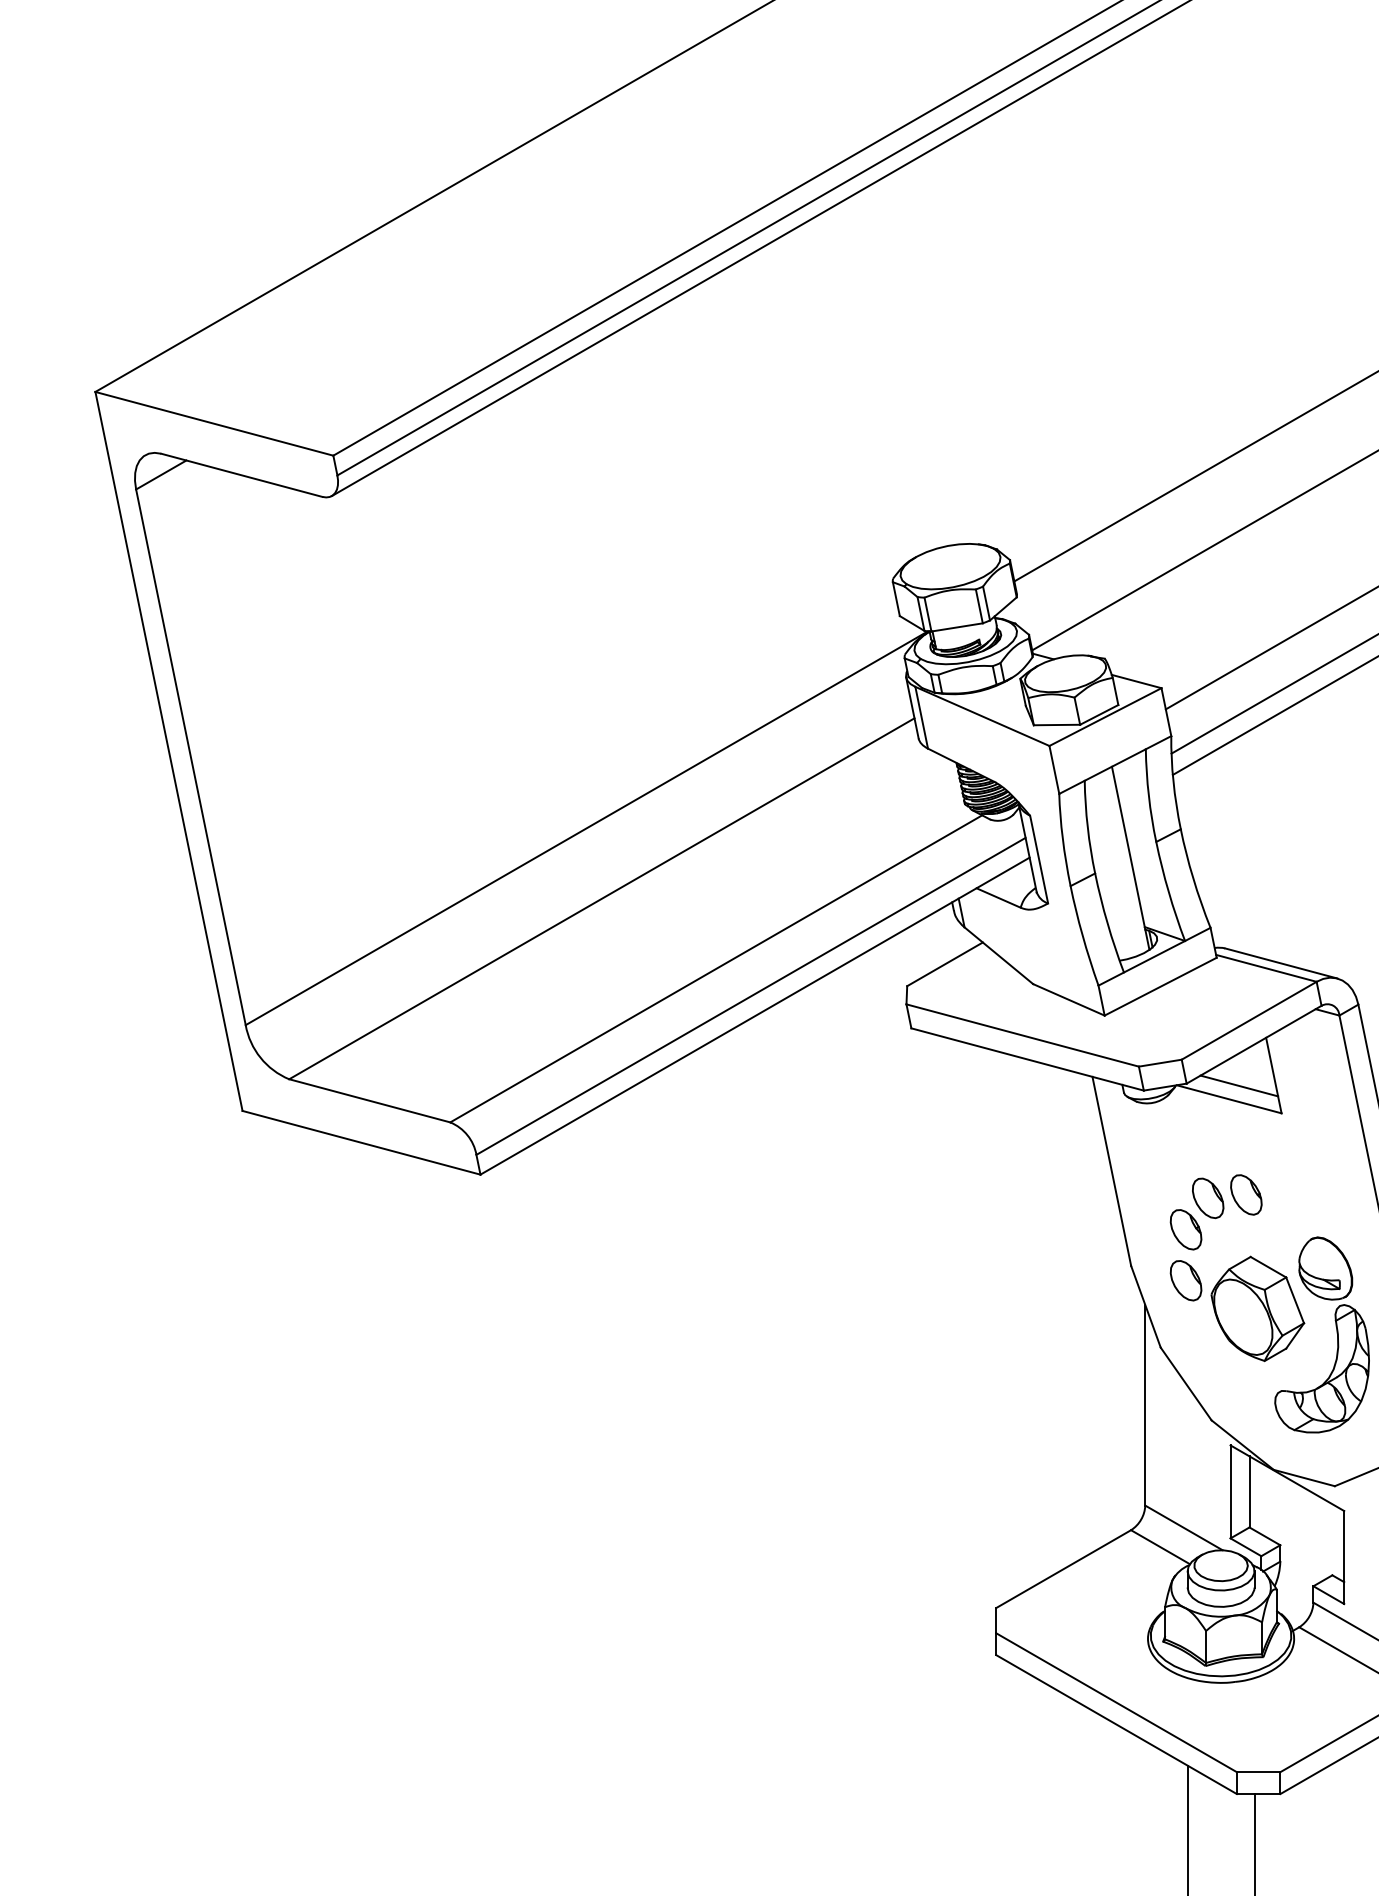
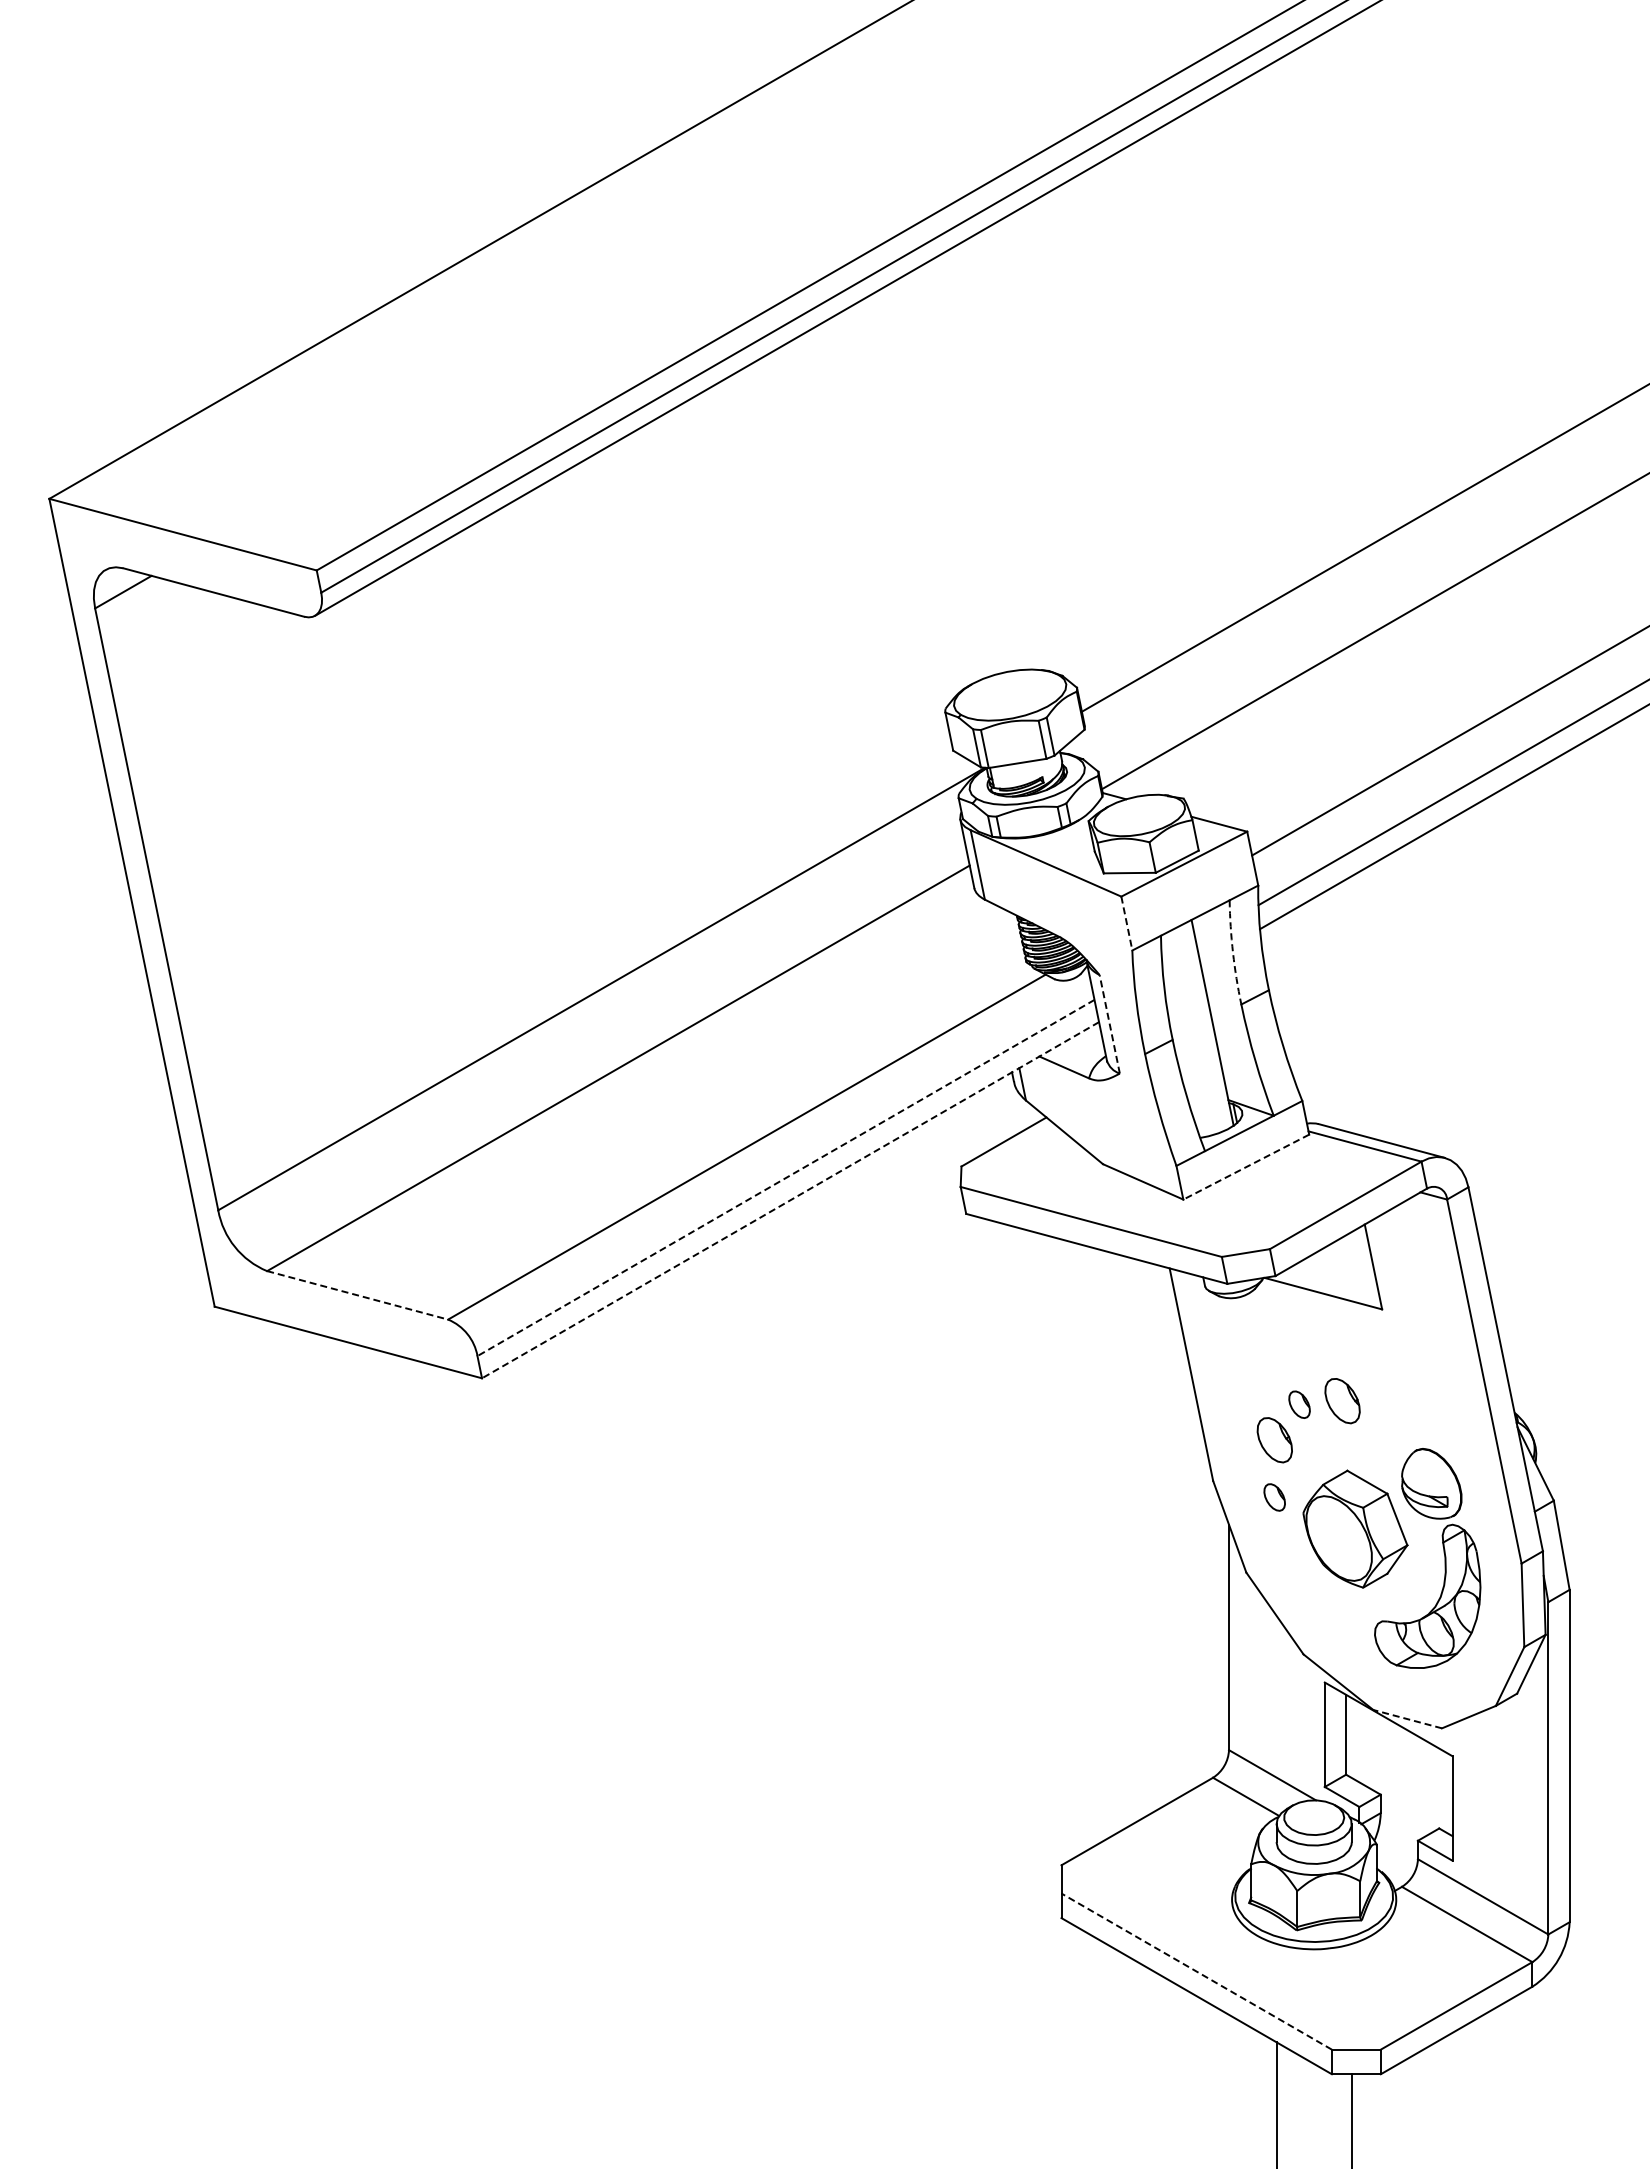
line: (1054, 770) -> (1126, 924), solid -> dashed
arc: (1149, 795) -> (1233, 952), solid -> dashed
line: (1038, 858) -> (1109, 1023), solid -> dashed
line: (1160, 987) -> (1246, 1167), solid -> dashed
line: (750, 996) -> (785, 1178), solid -> dashed
line: (755, 1016) -> (790, 1200), solid -> dashed
line: (1239, 1085) -> (1334, 1278), removed
line: (369, 1100) -> (357, 1295), solid -> dashed
part: (1208, 1197) -> (1299, 1404), size x0.6
part: (1185, 1280) -> (1274, 1497), size x0.6
line: (1304, 1478) -> (1407, 1719), solid -> dashed
line: (1116, 1702) -> (1196, 1971), solid -> dashed

